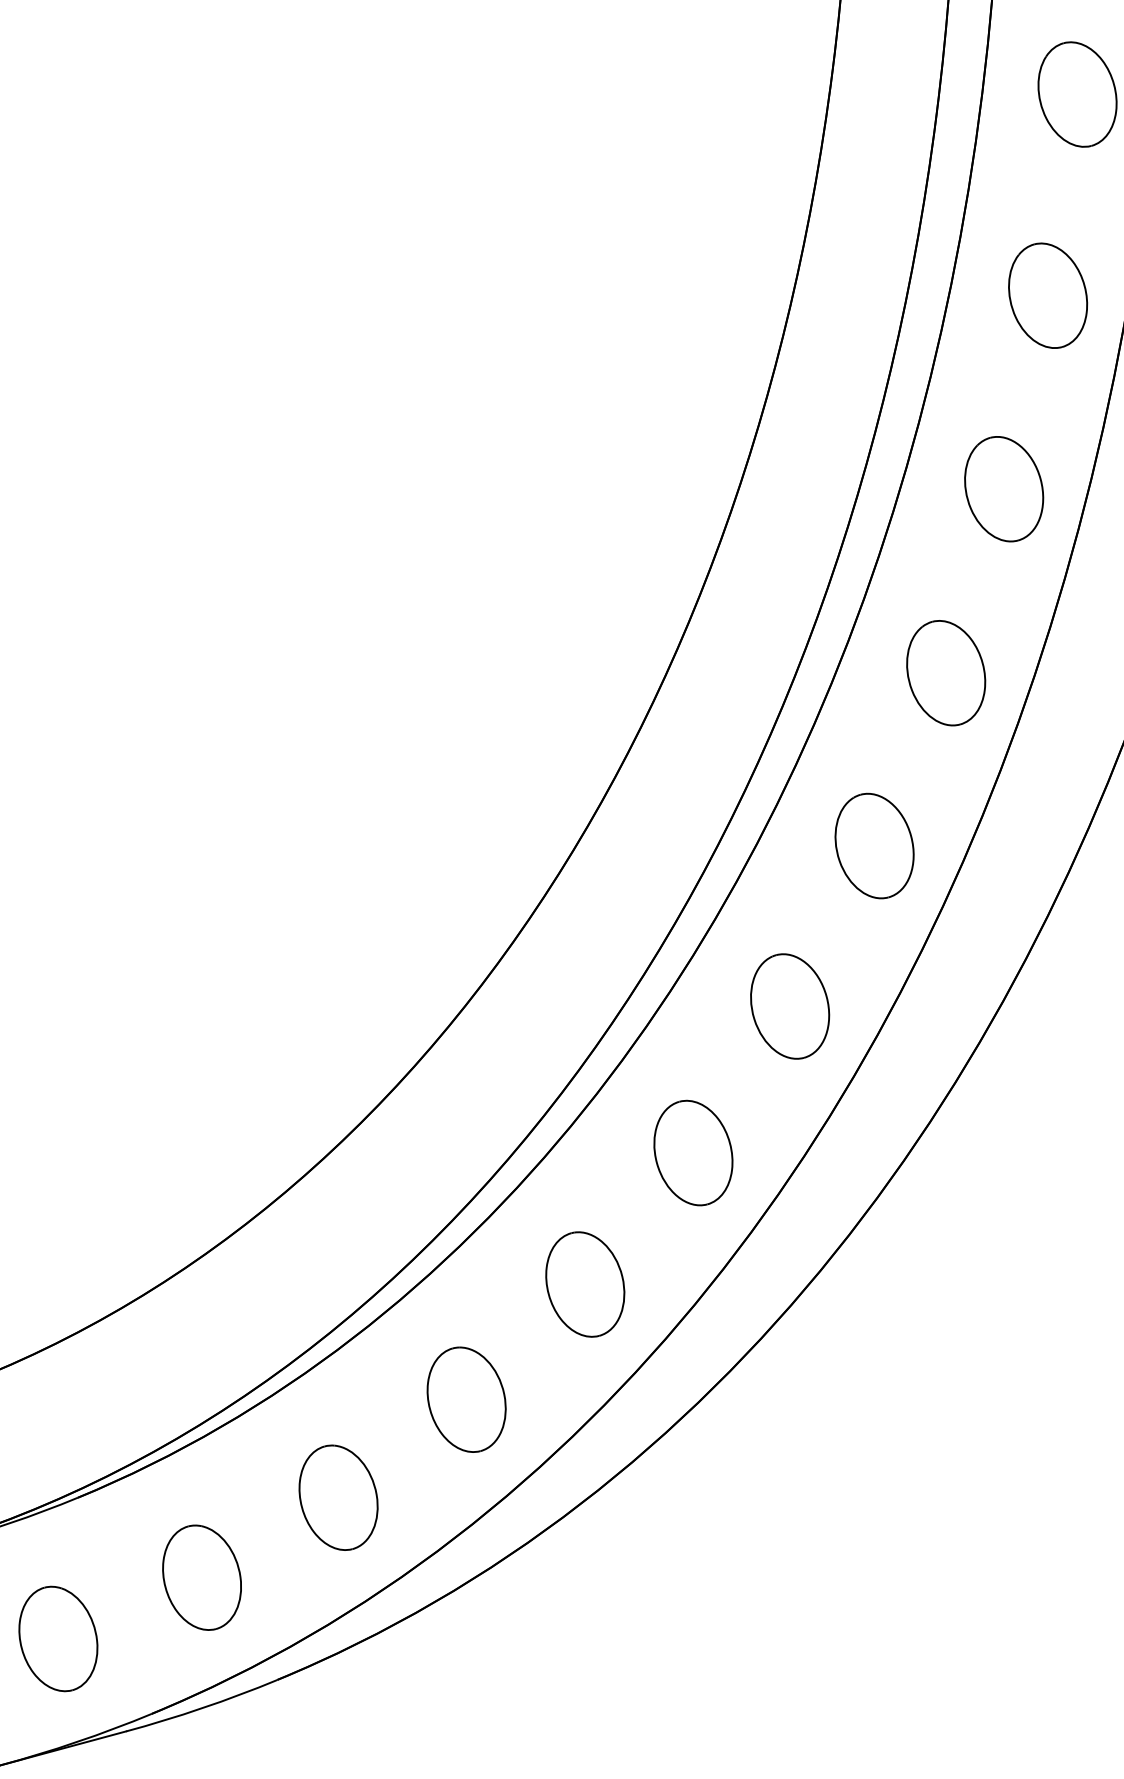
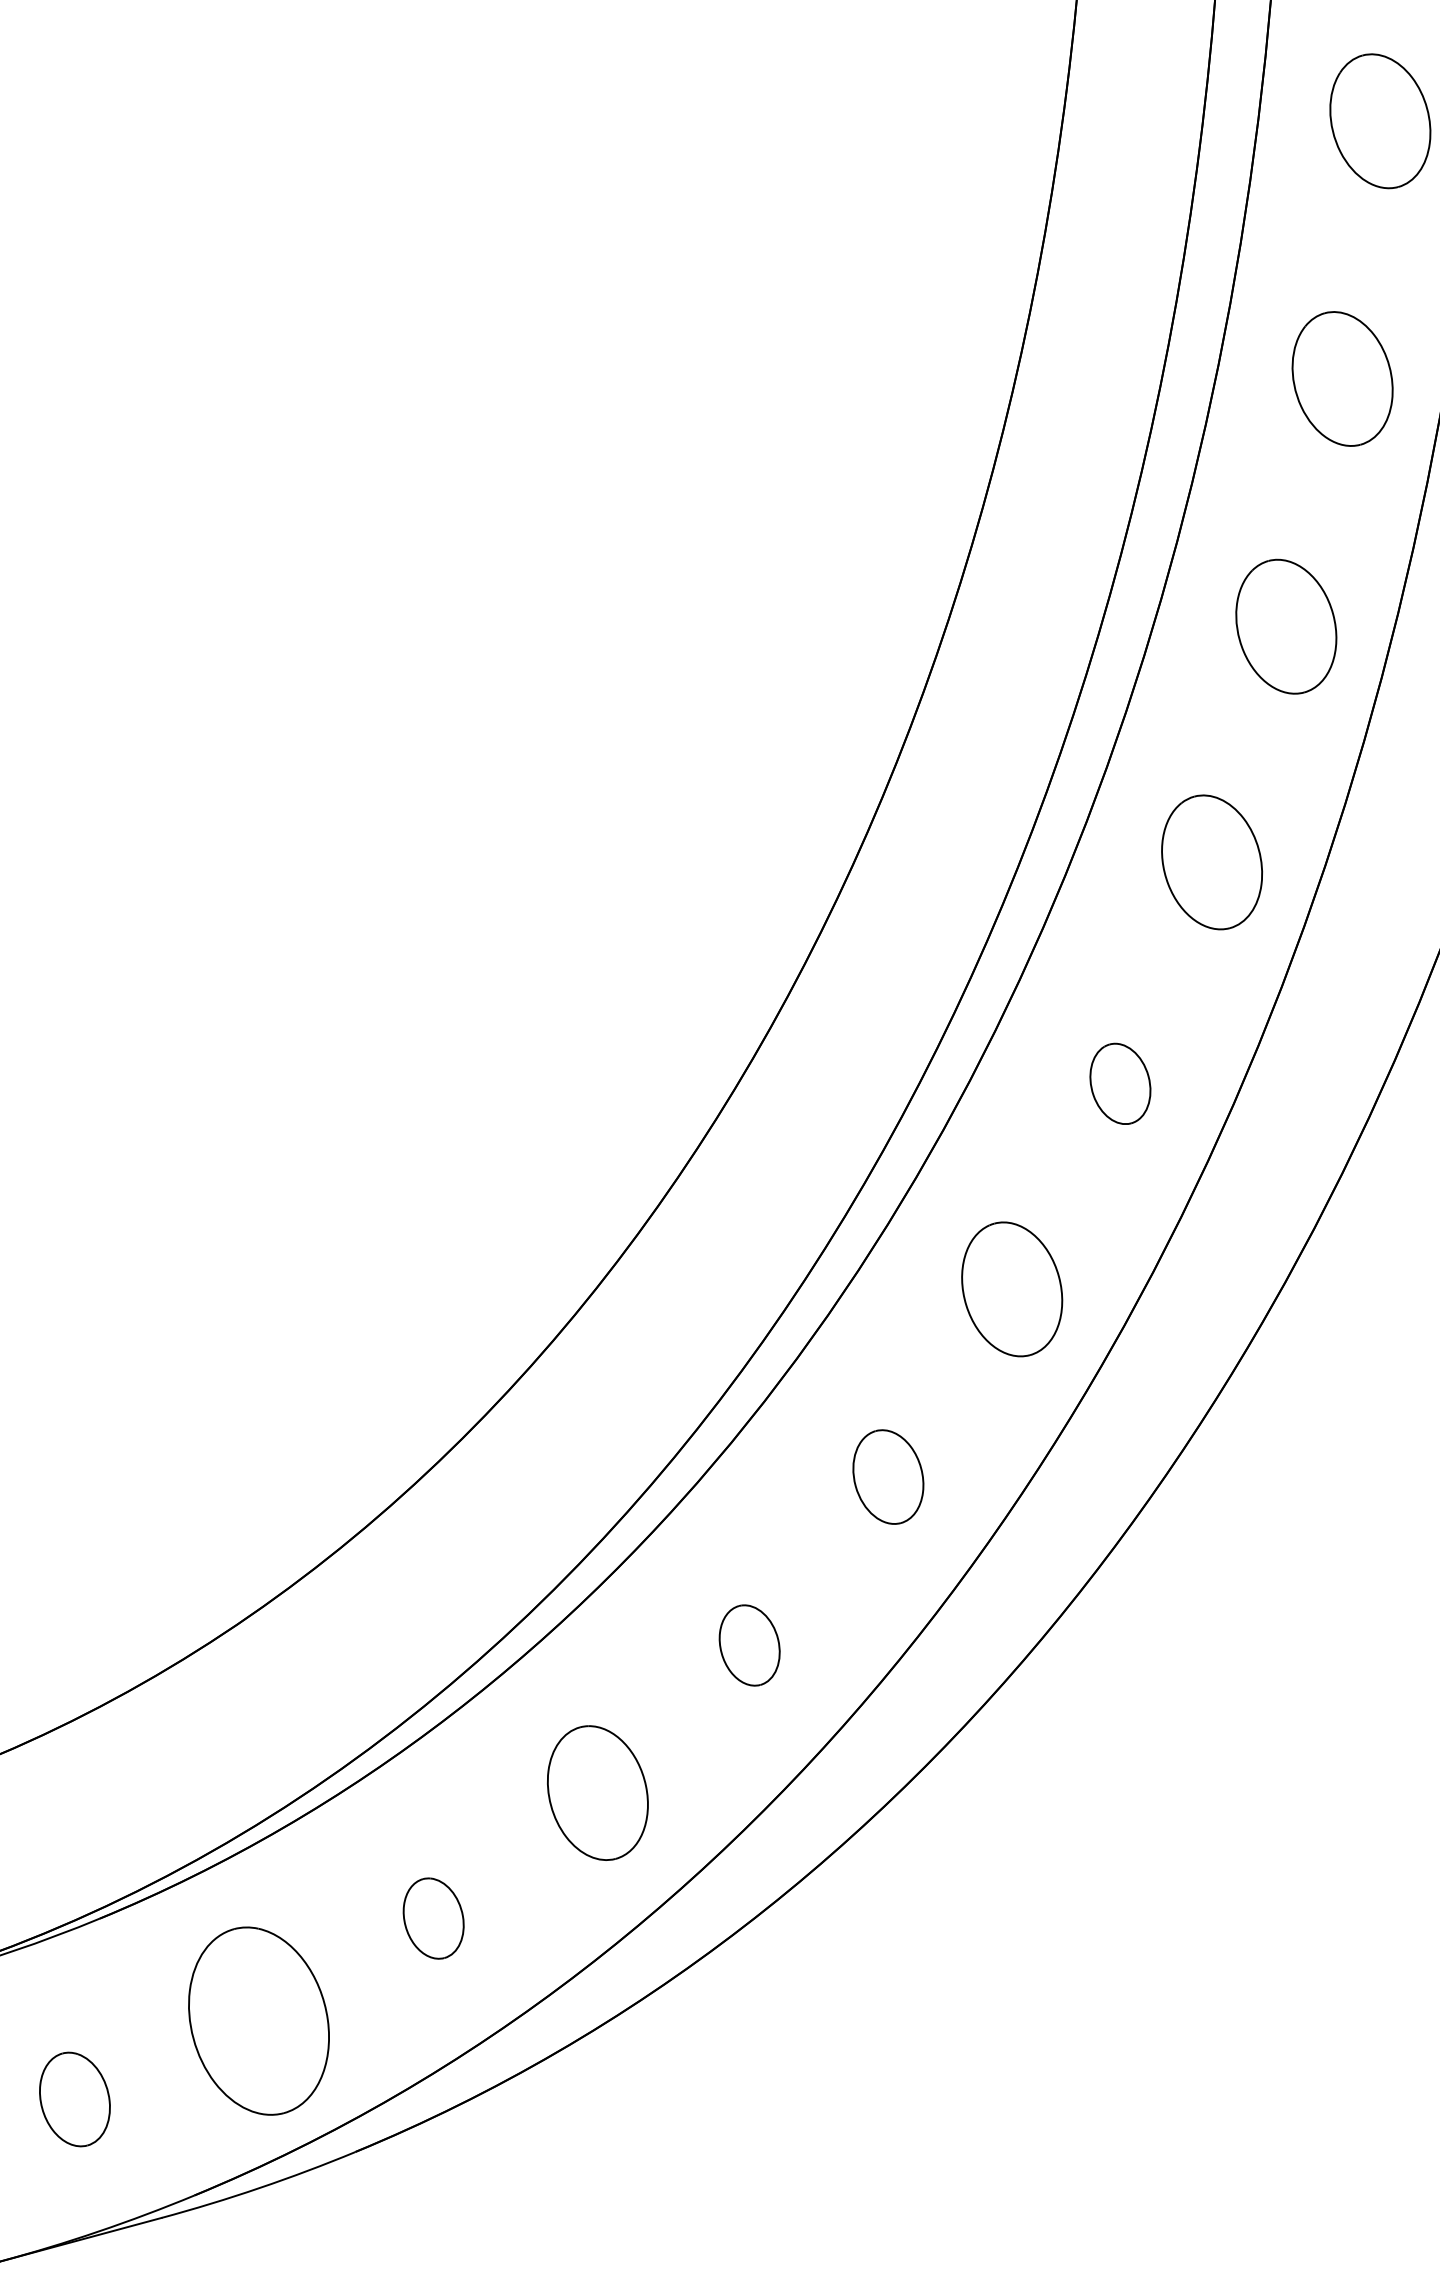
part: (874, 845) -> (1120, 1083), size x0.6
part: (693, 1152) -> (888, 1476), size x0.7
part: (585, 1284) -> (749, 1645), size x0.6
part: (338, 1497) -> (433, 1918), size x0.6
part: (201, 1577) -> (258, 2020), size x1.4
part: (58, 1638) -> (74, 2099), size x0.7

